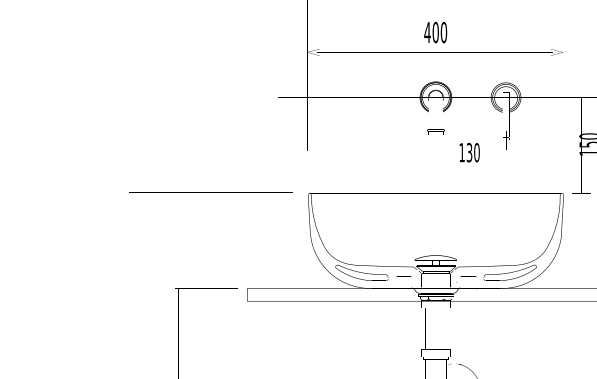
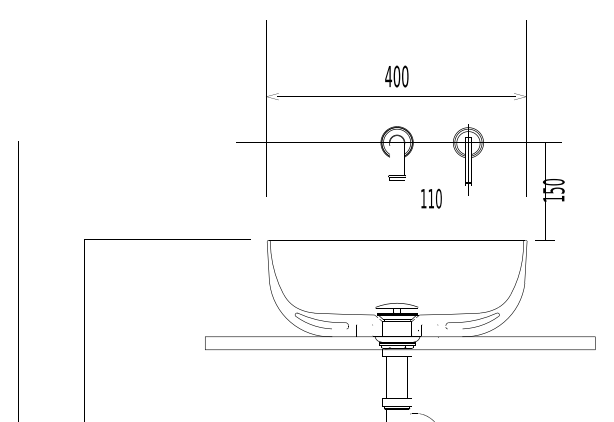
text: (469, 152) -> (431, 198), 130 -> 110

